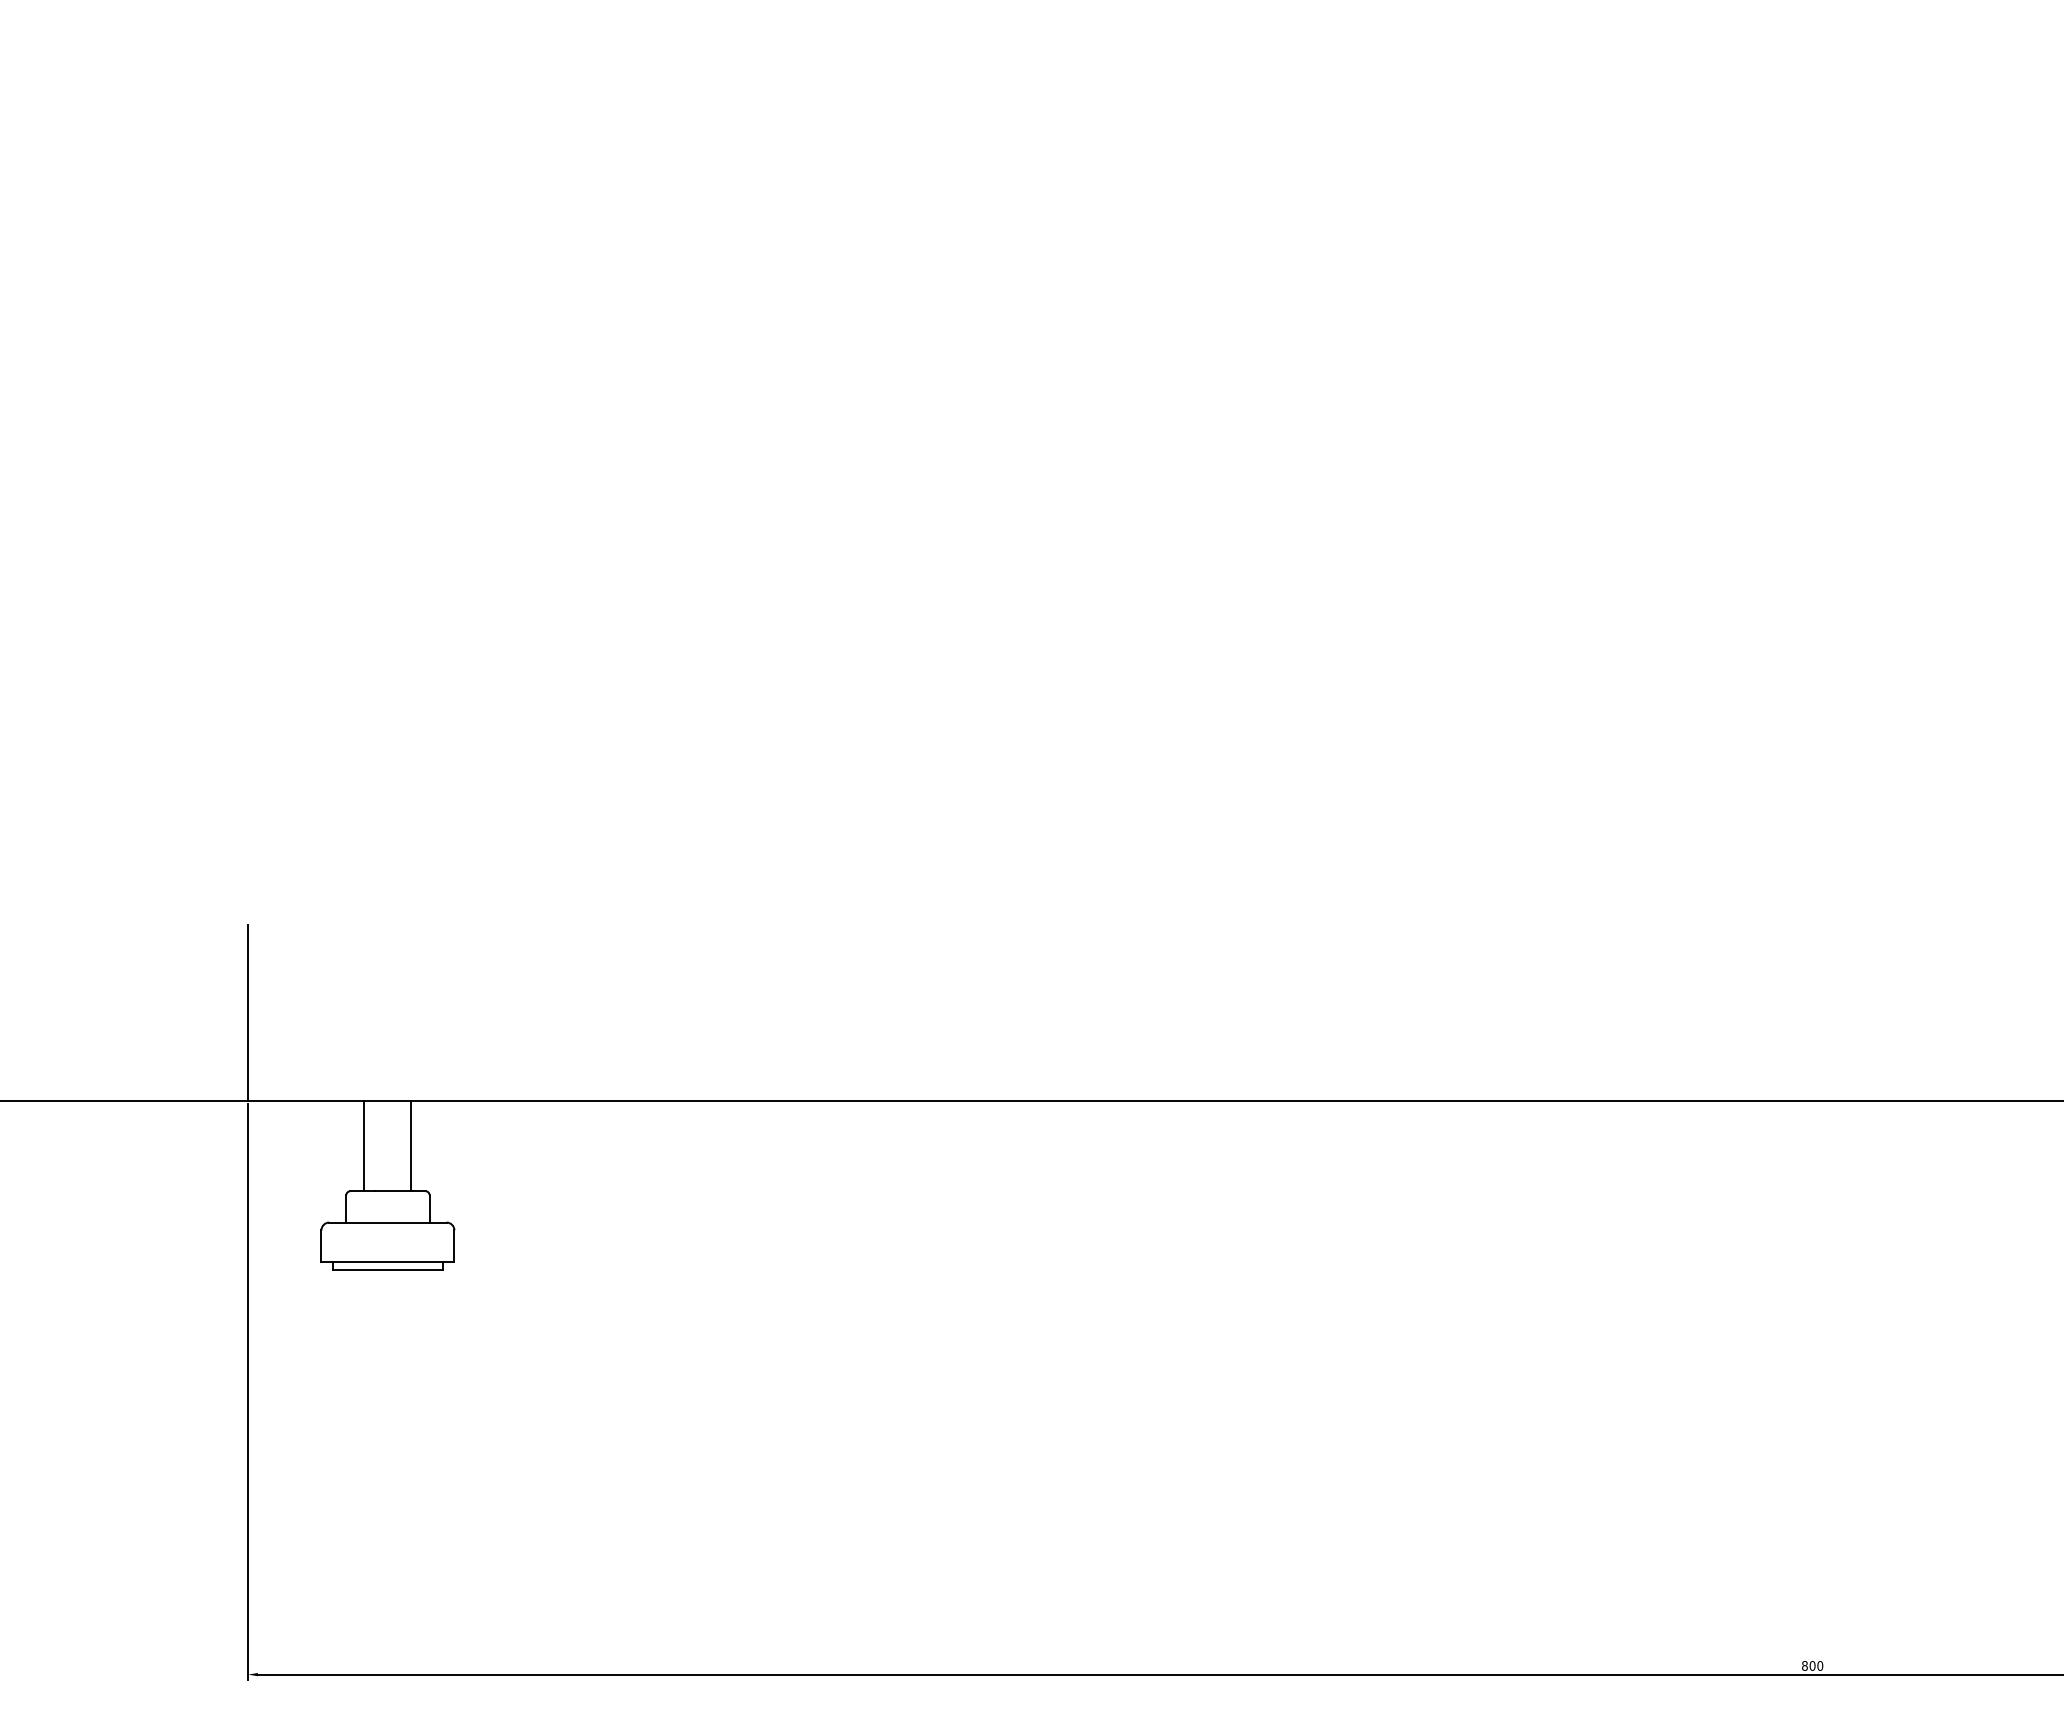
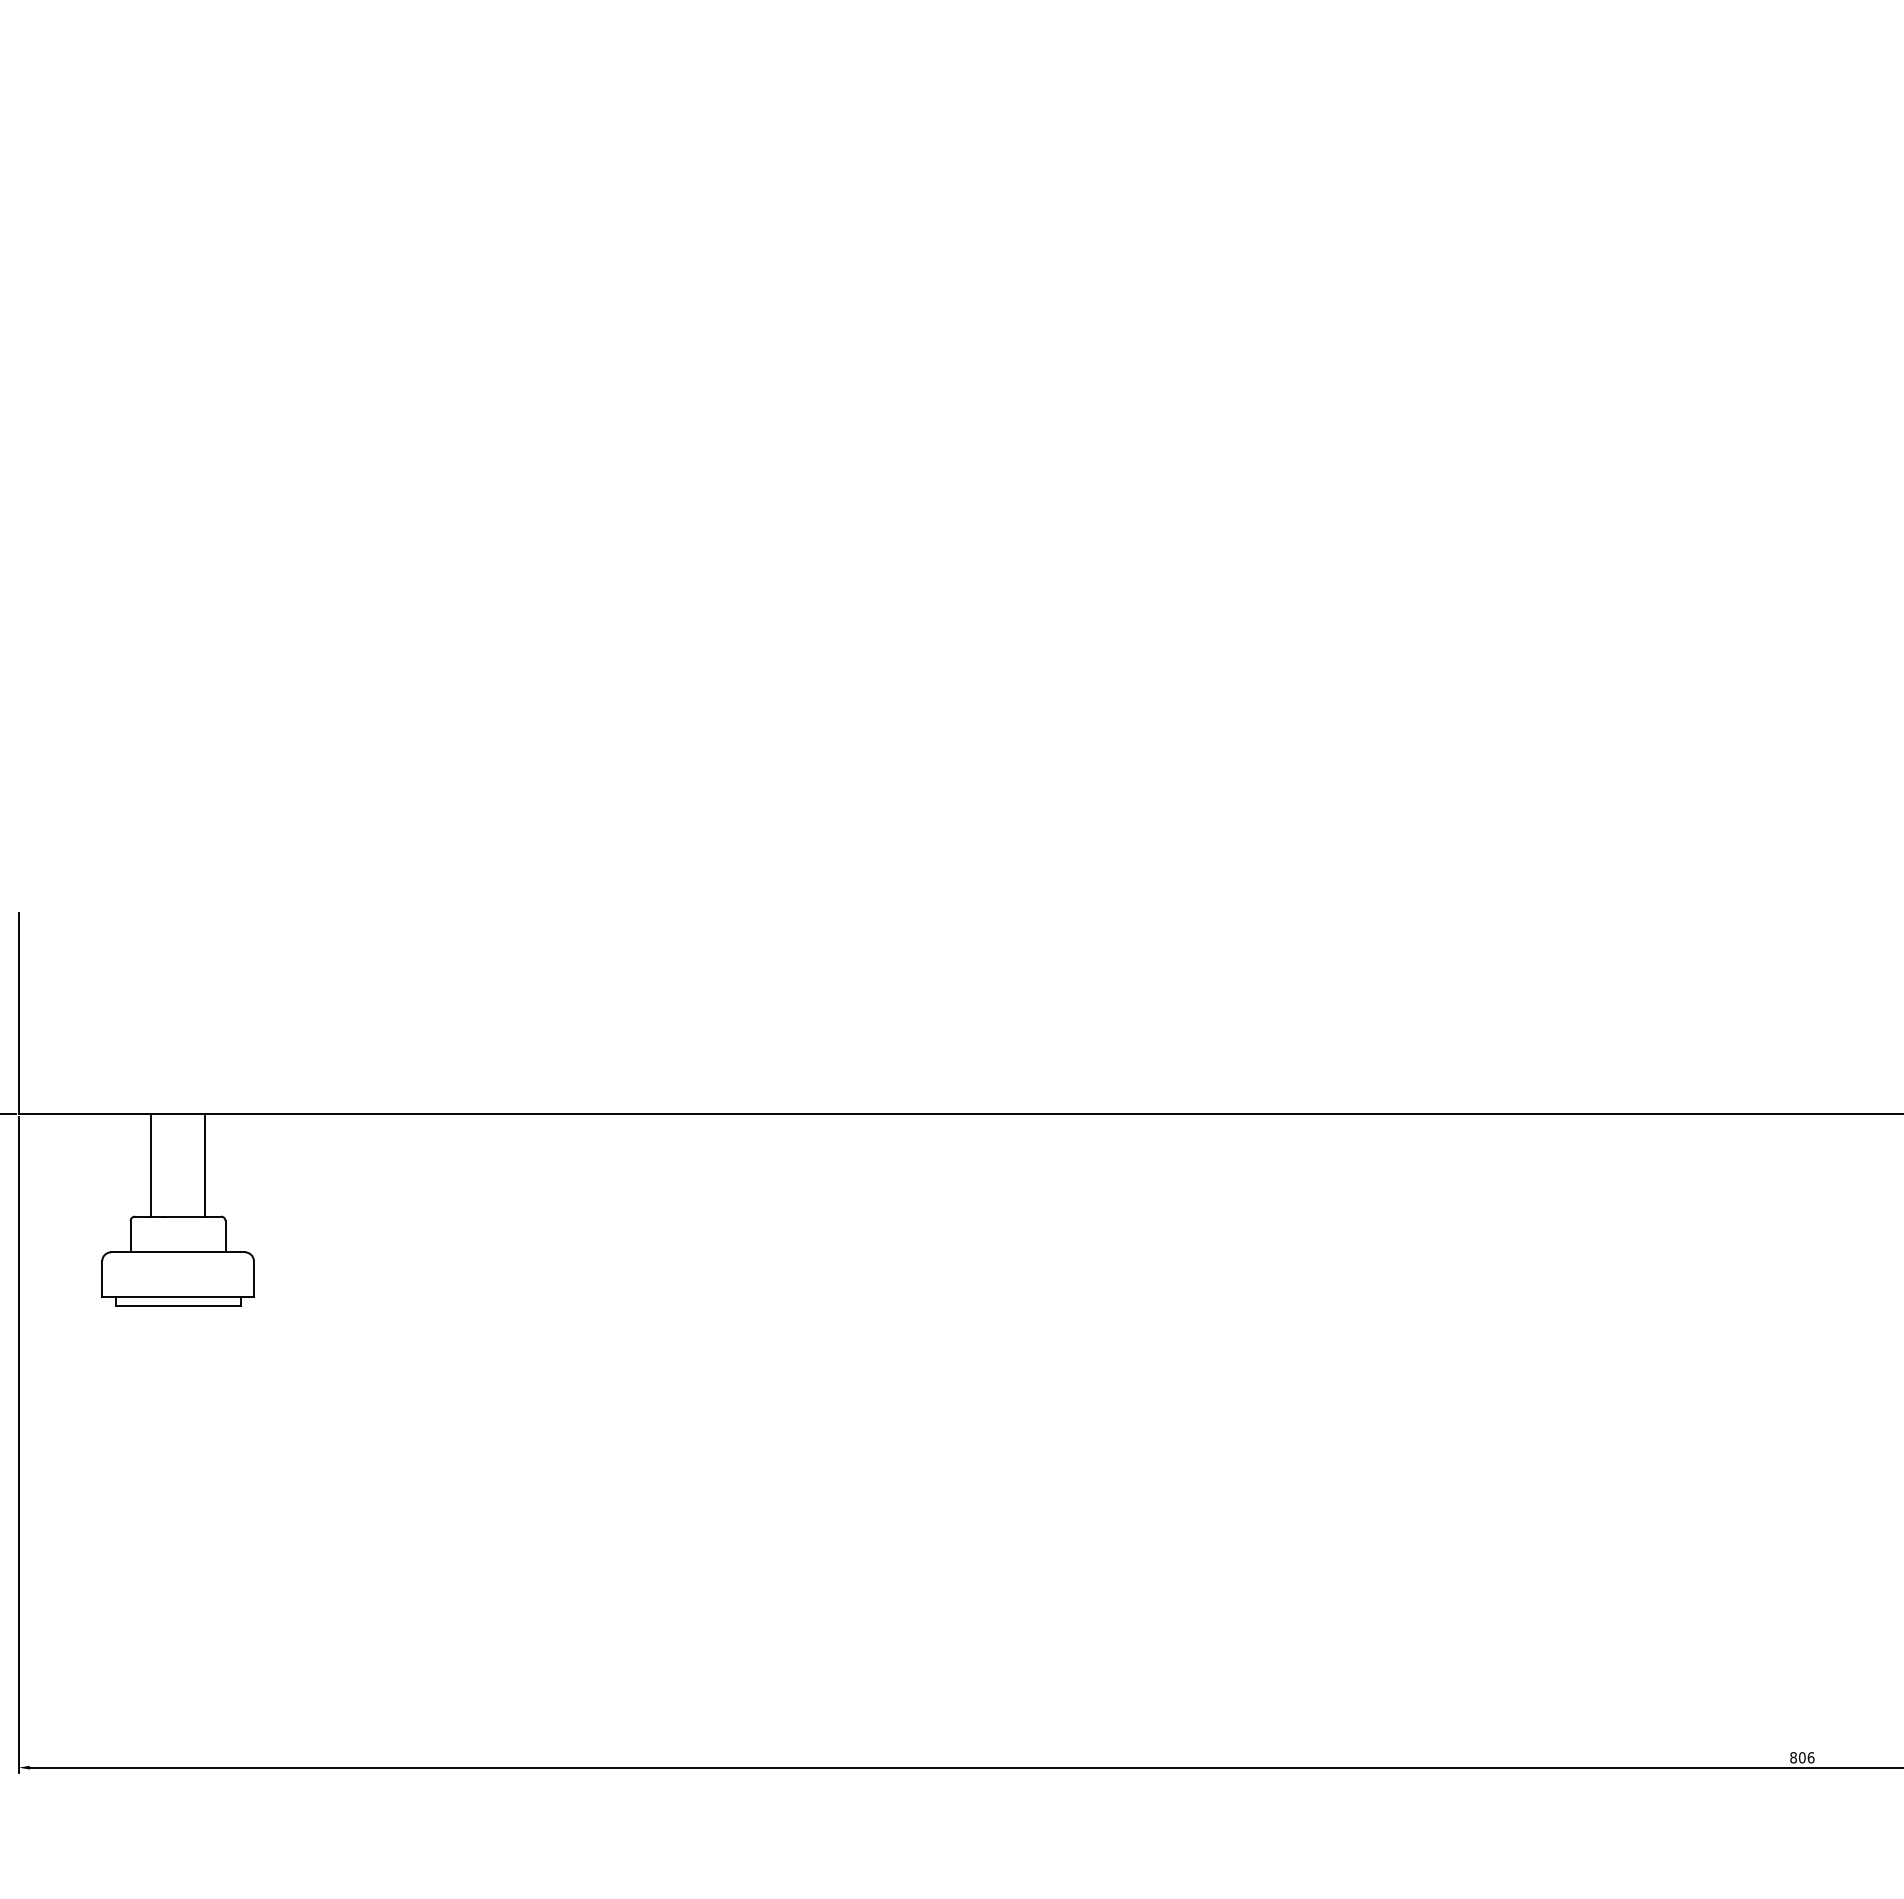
text: (1820, 1665) -> (1811, 1757), 800 -> 806

